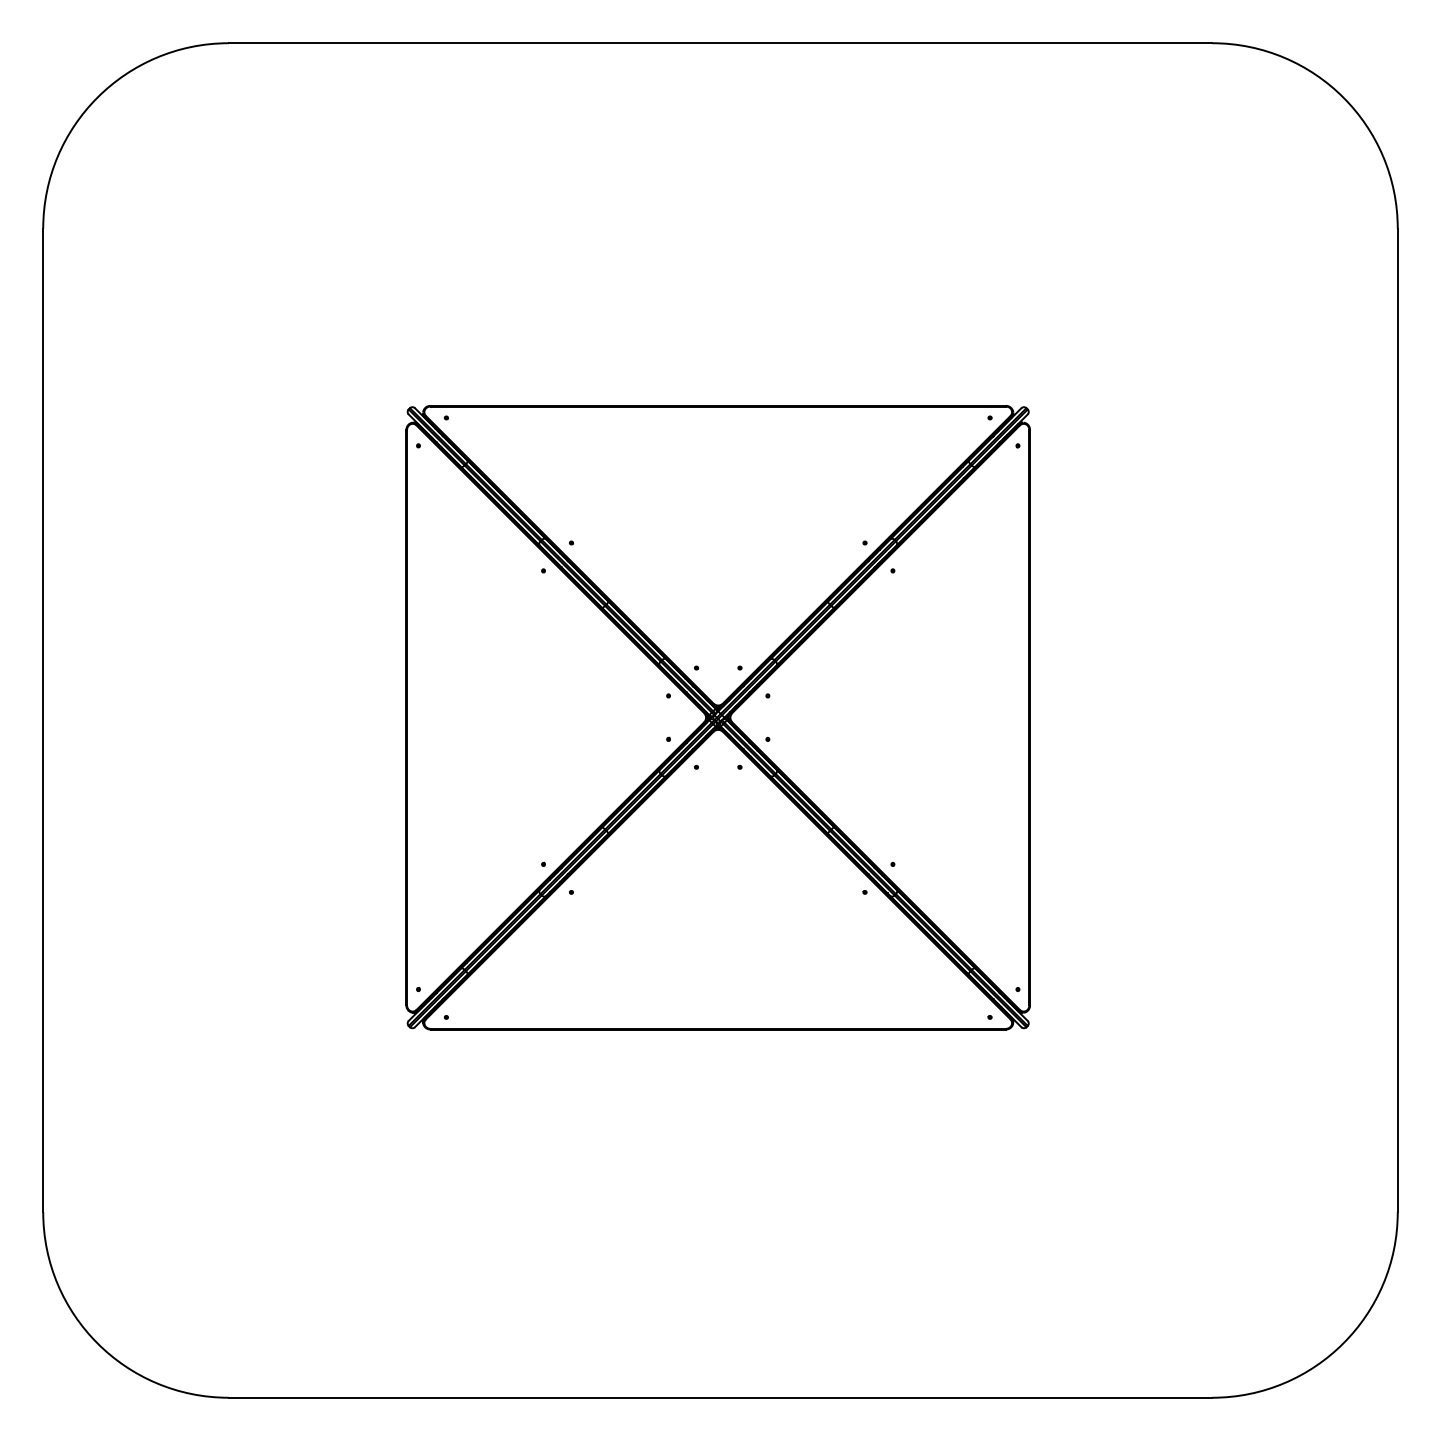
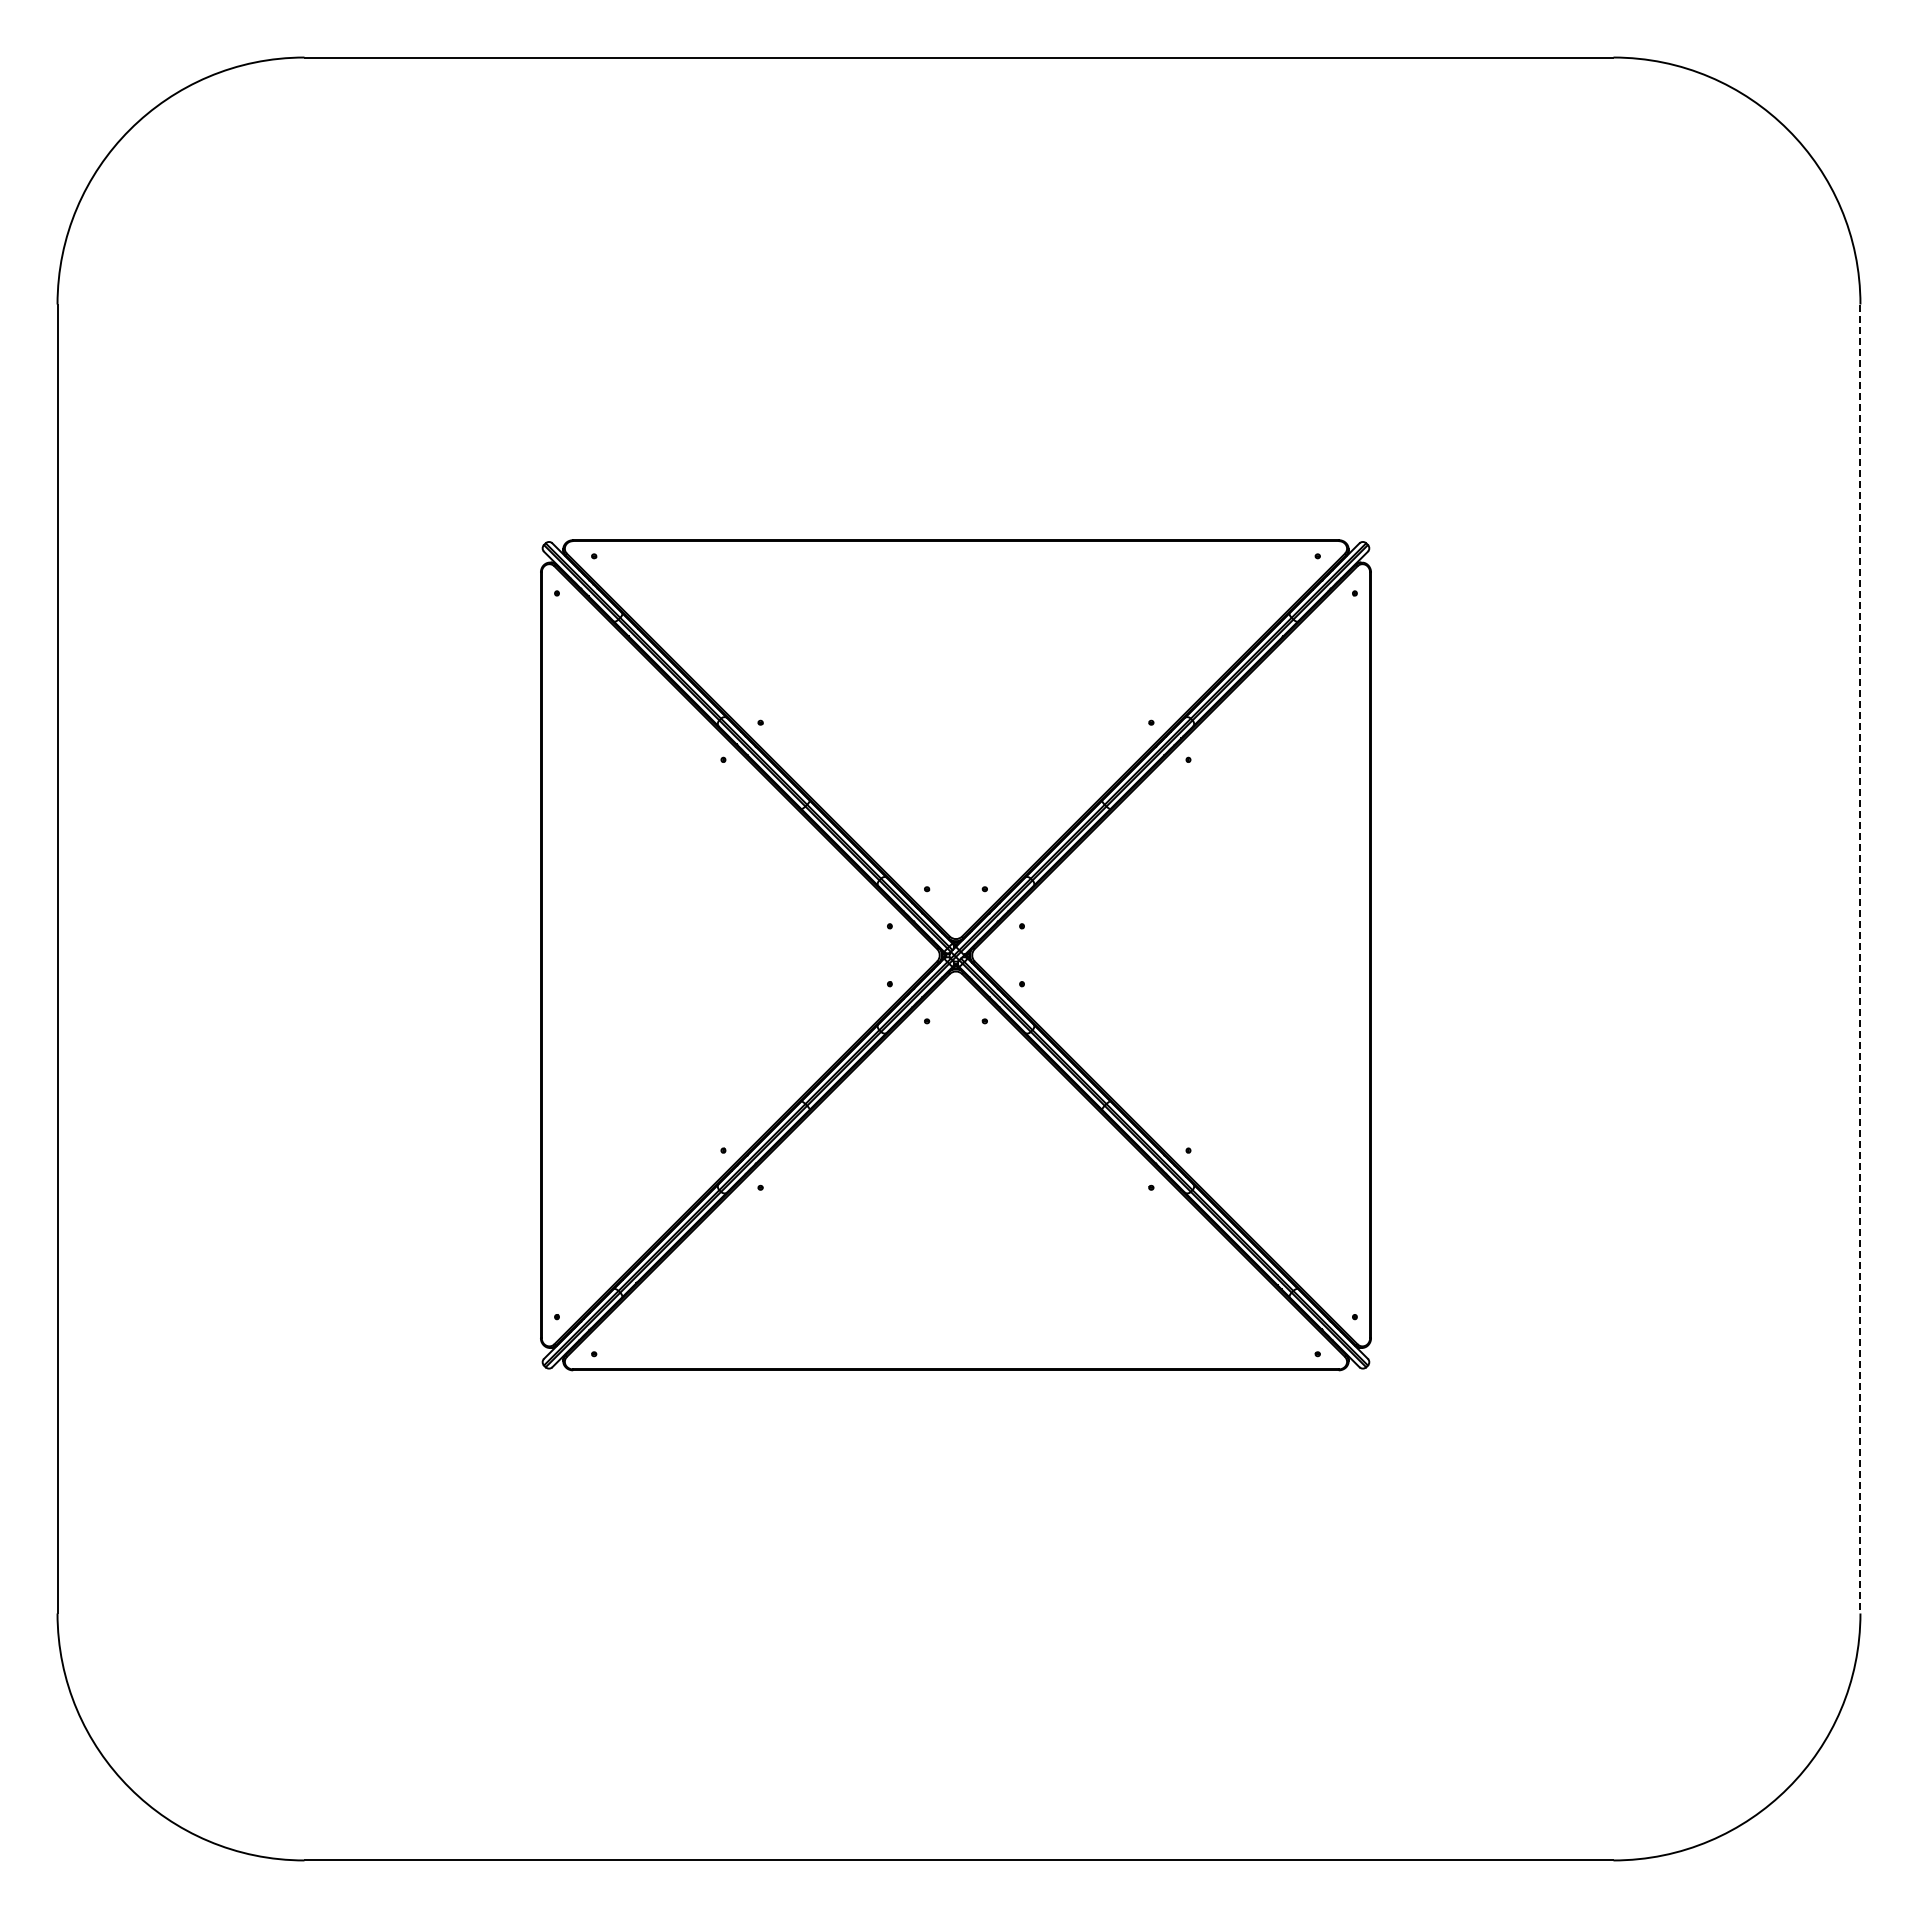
line: (1397, 720) -> (1860, 959), solid -> dashed

